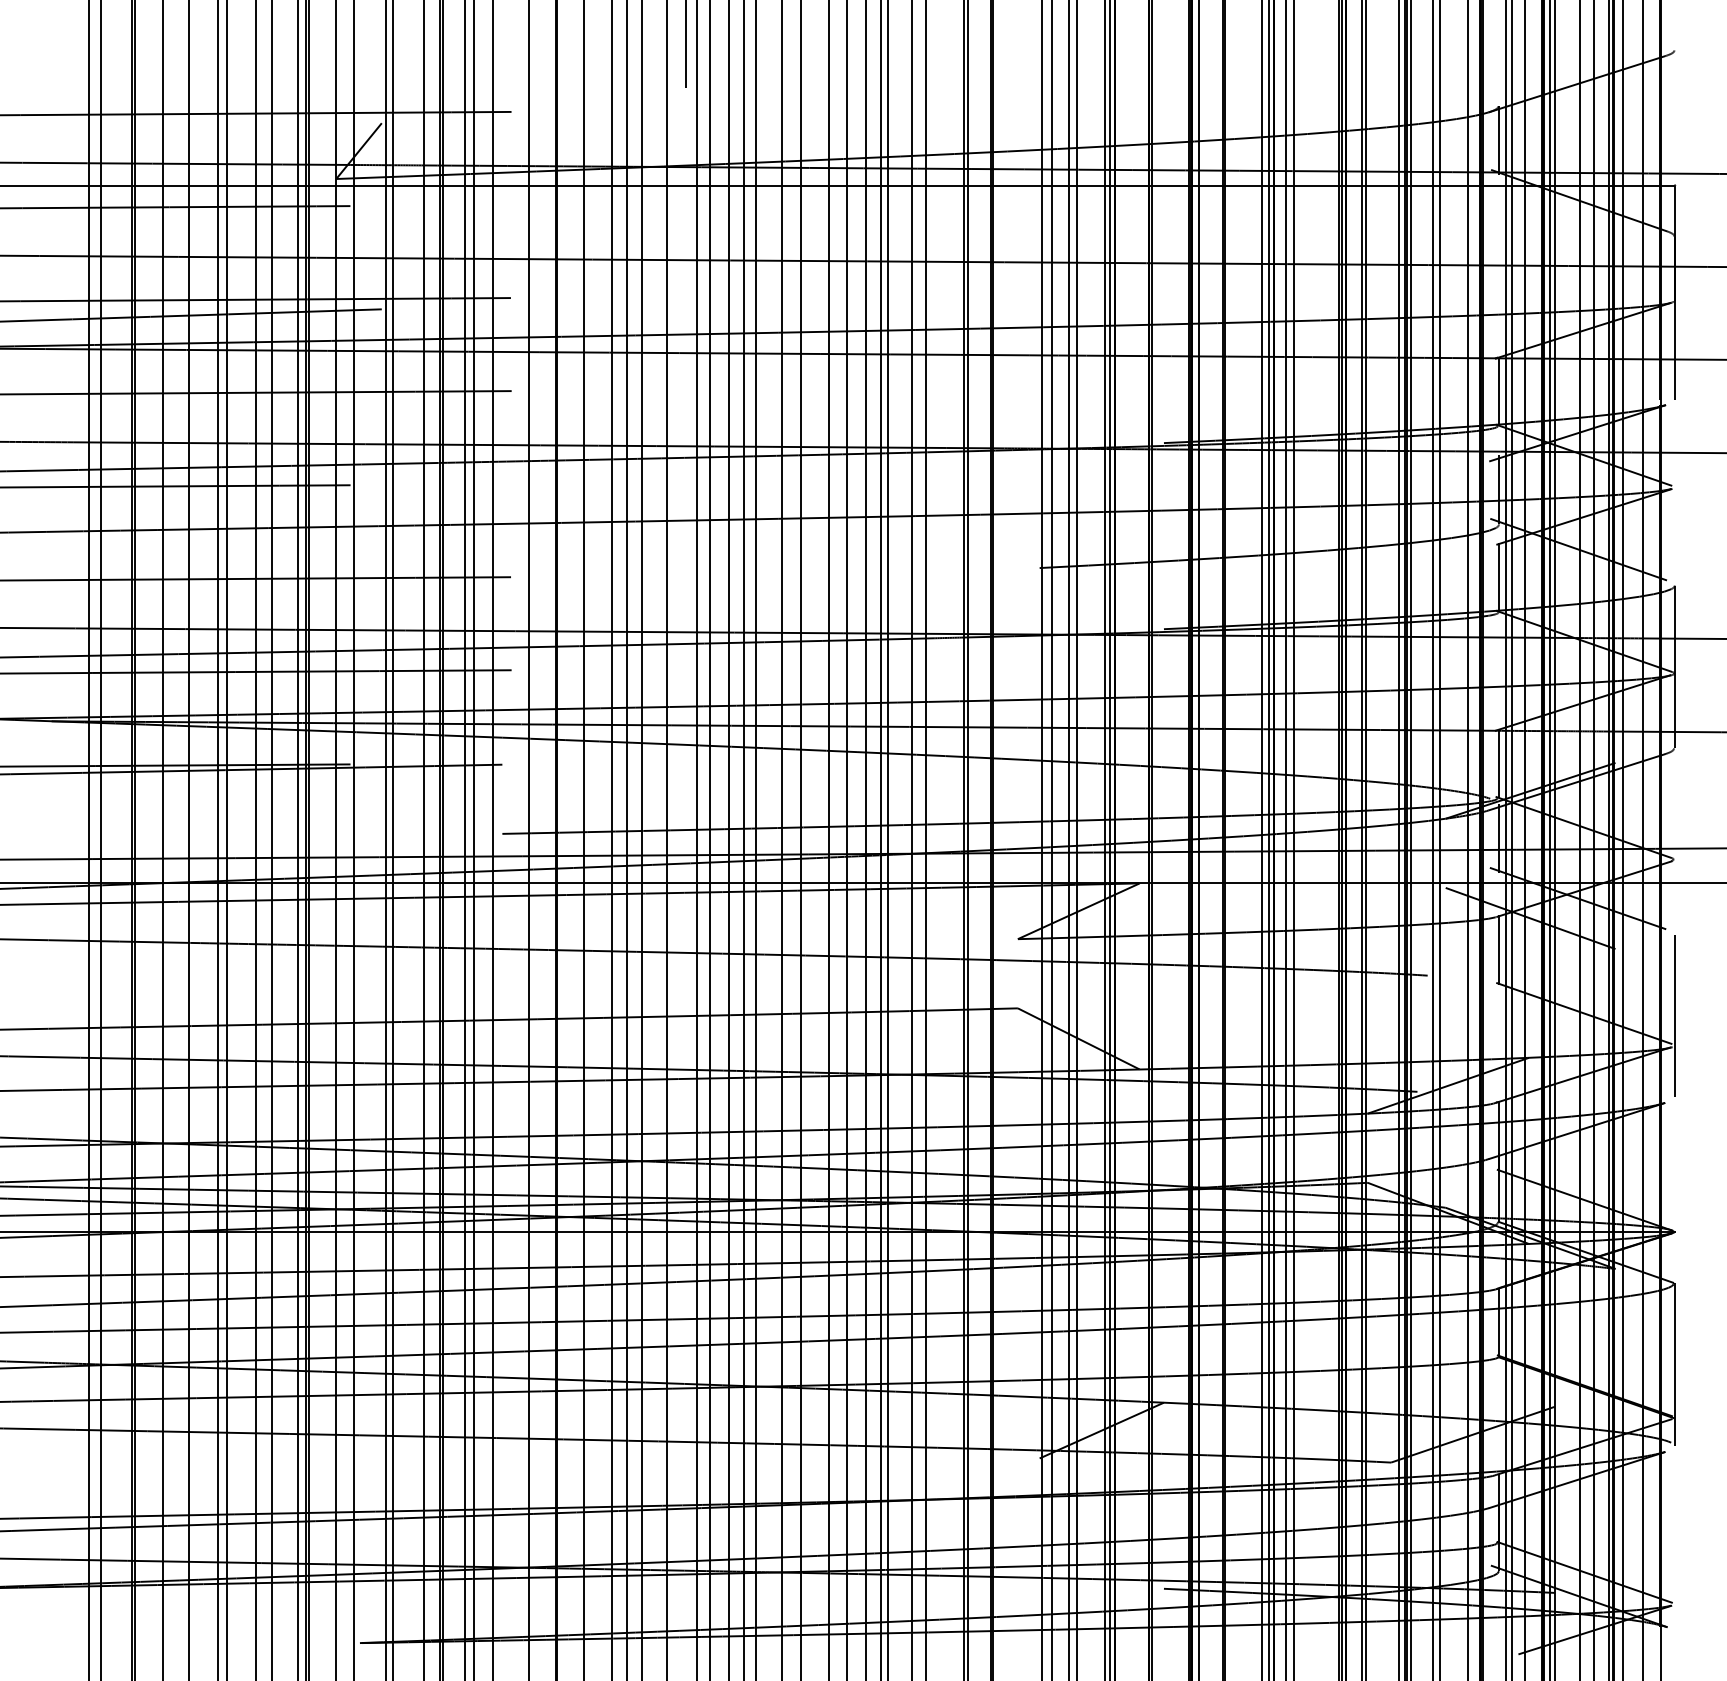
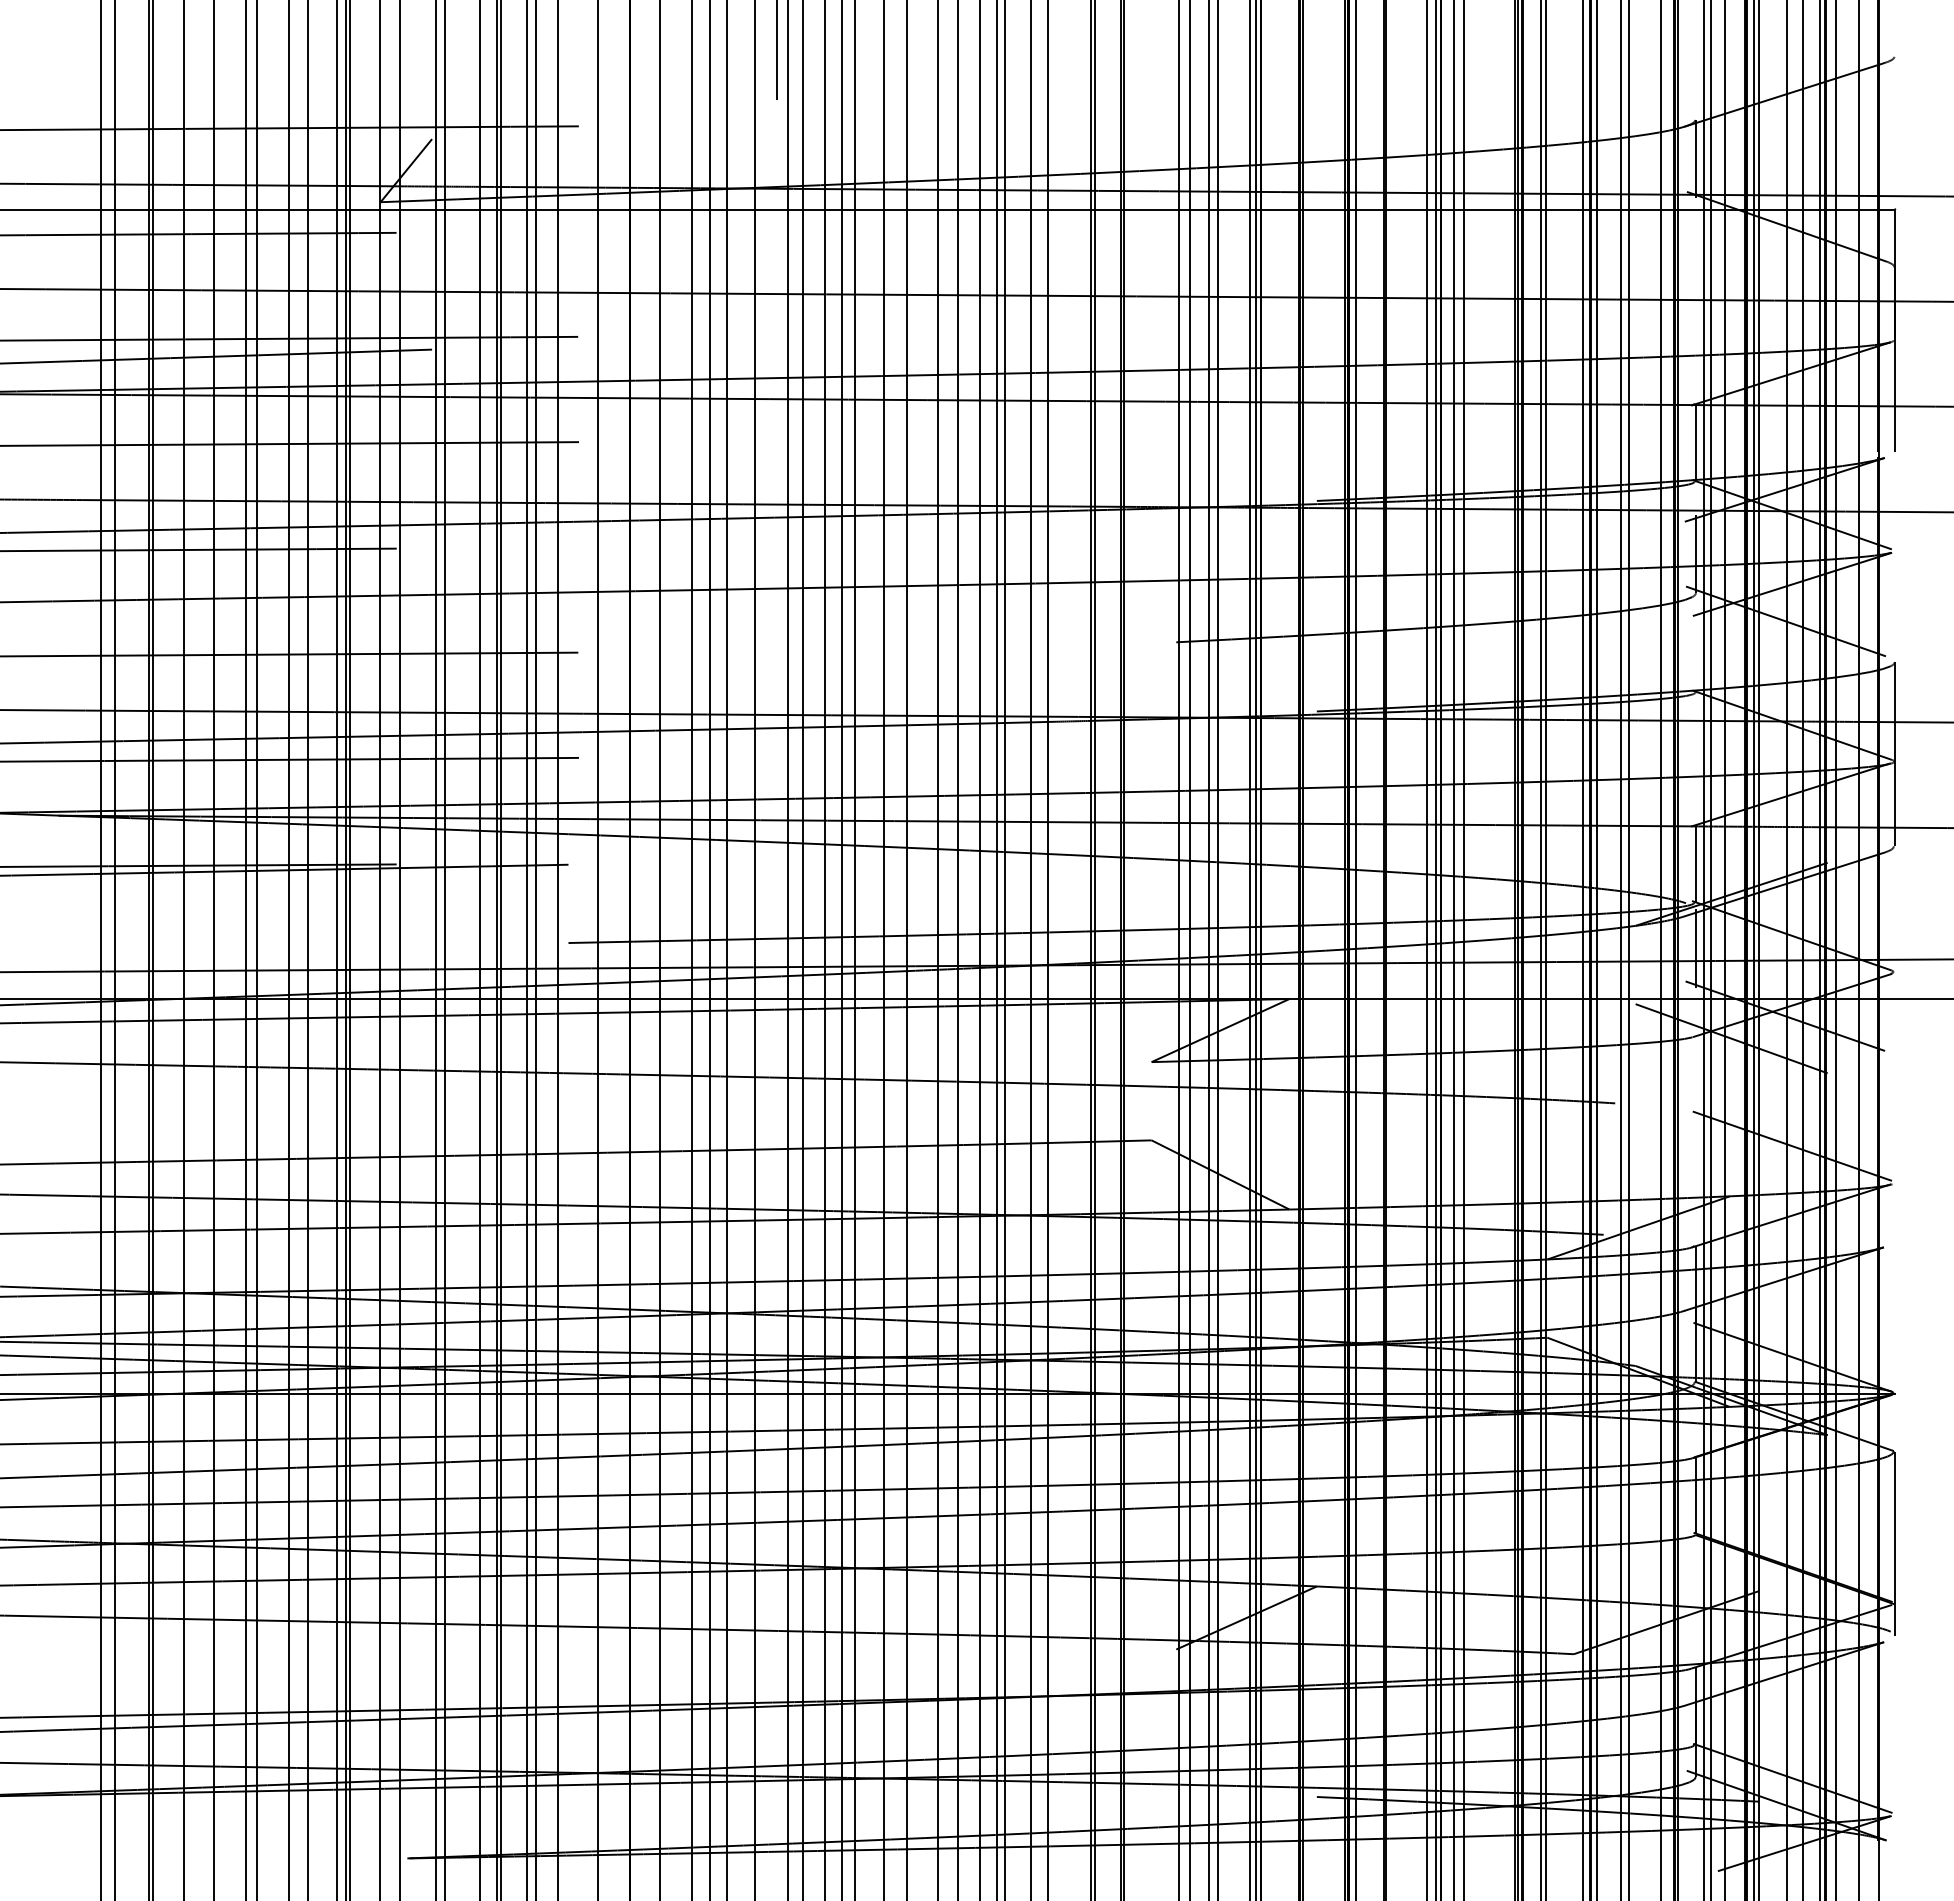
line: (1499, 577) -> (1696, 653), removed
line: (1499, 950) -> (1696, 1074), removed
line: (1674, 1015) -> (1894, 1148), removed

